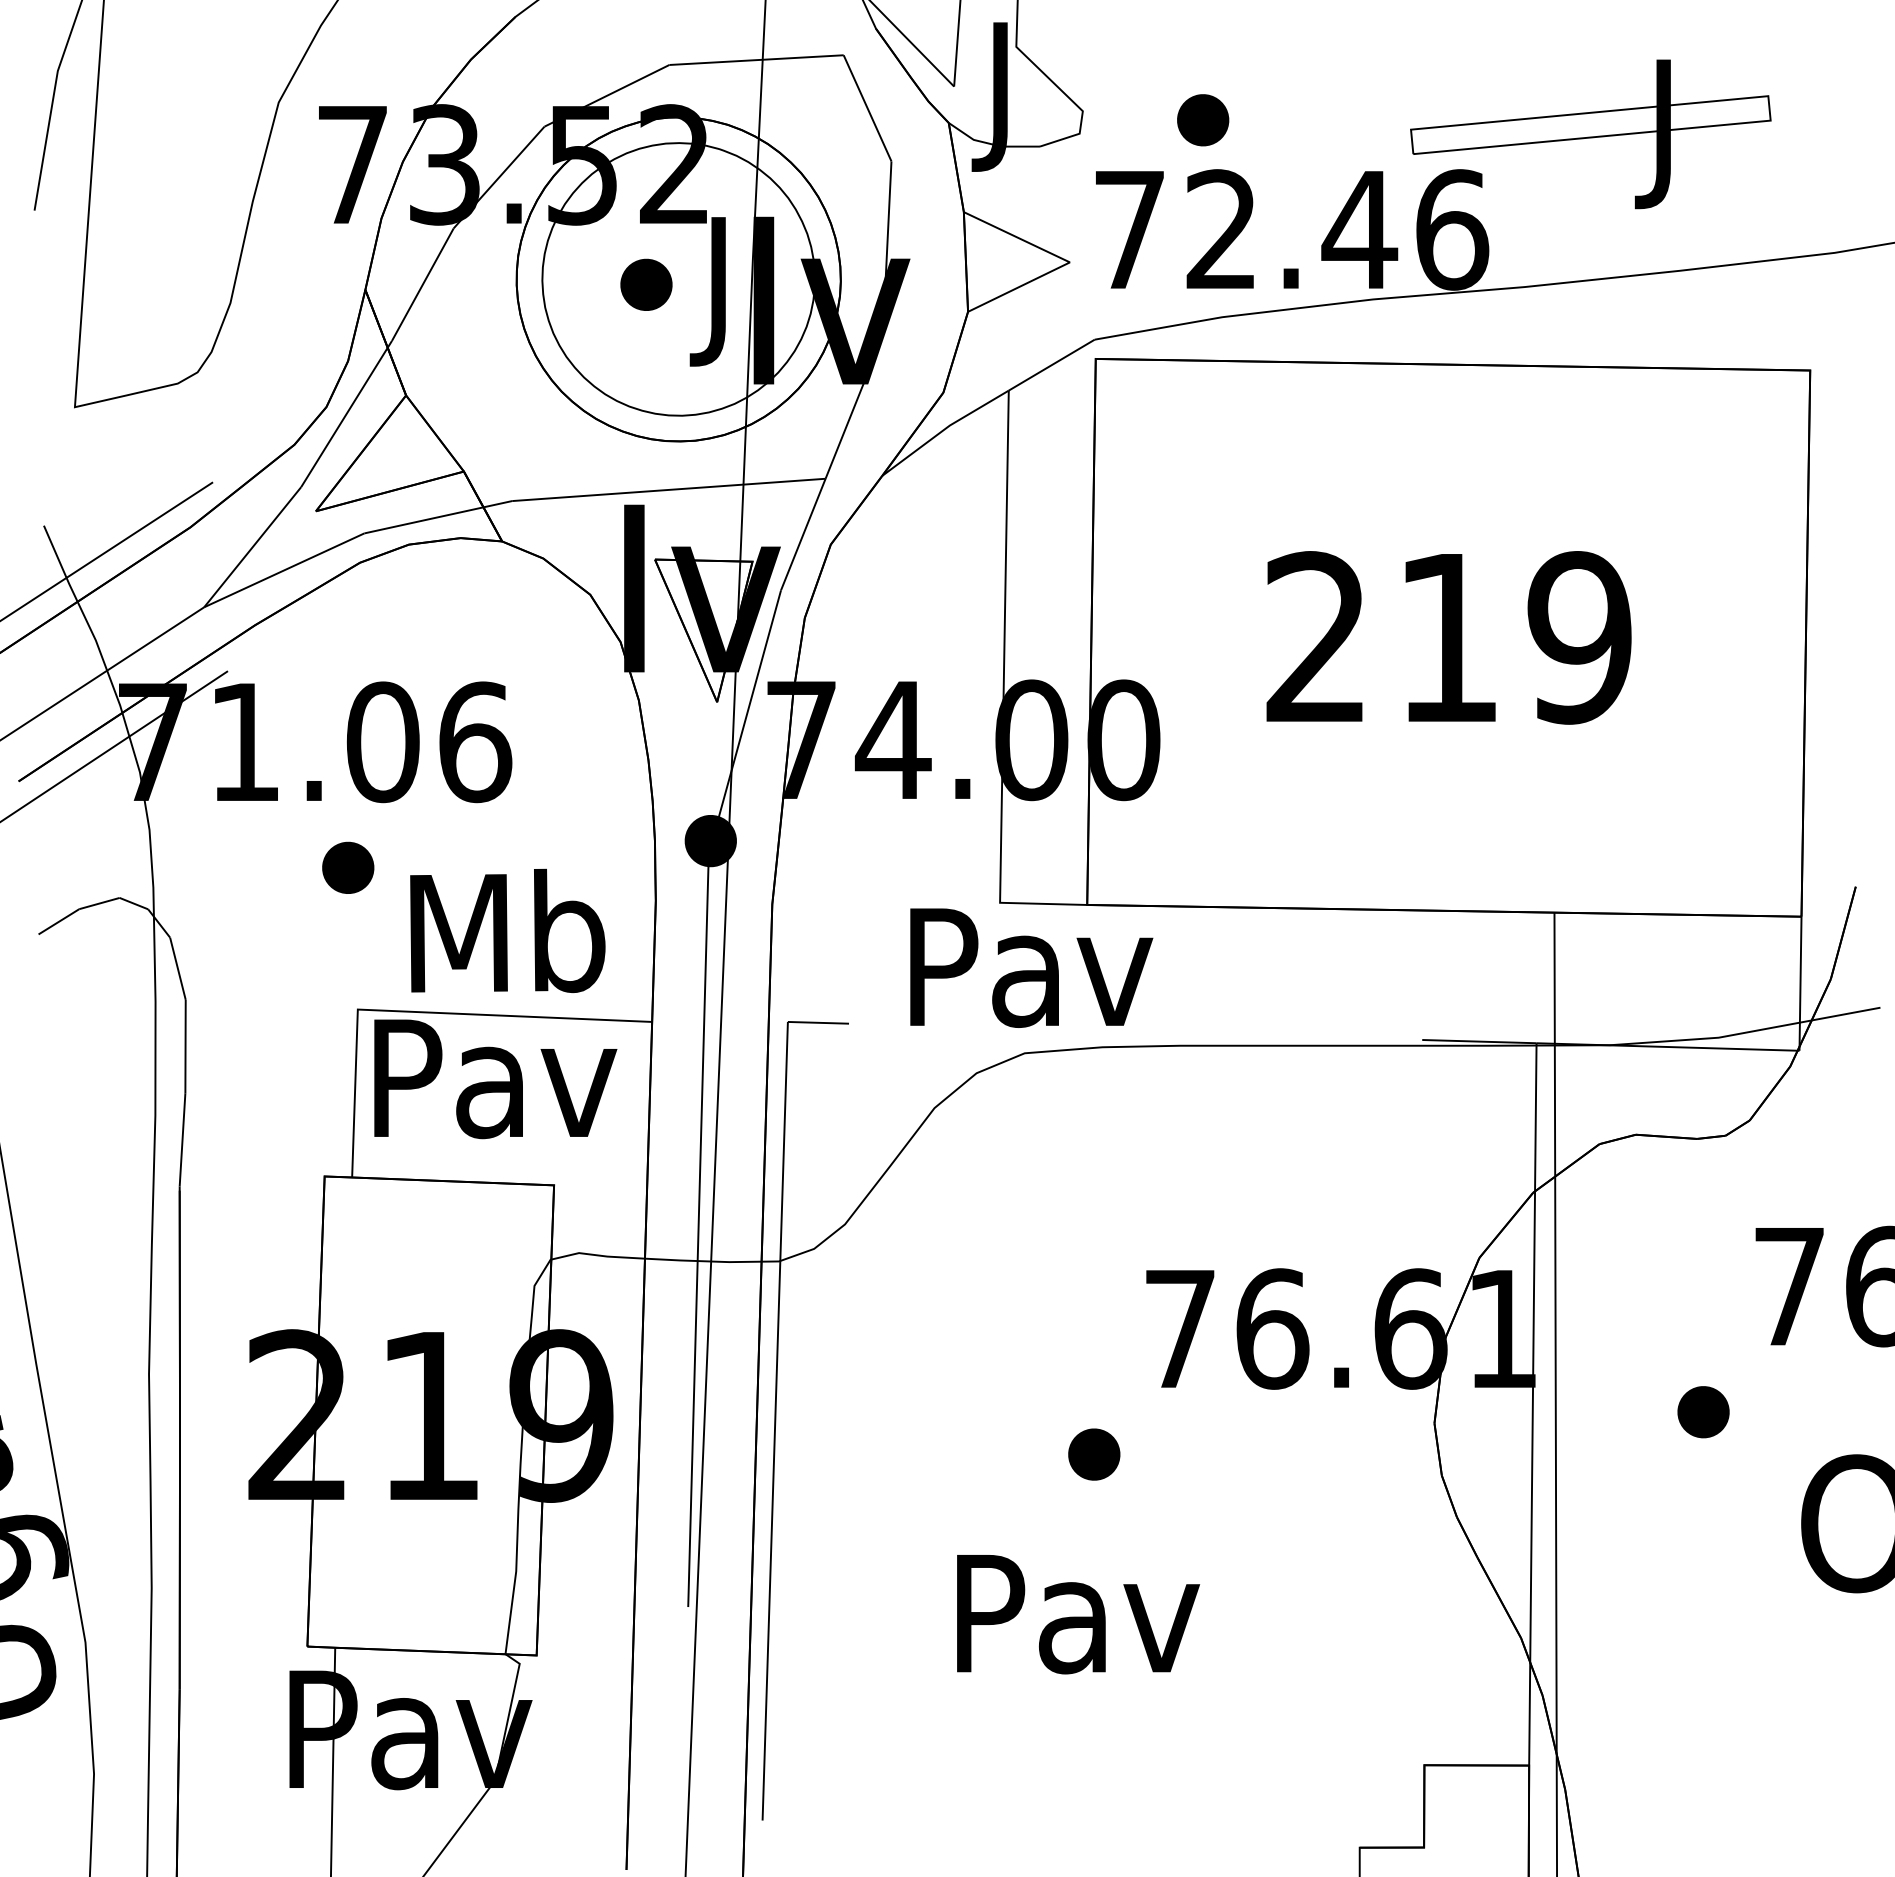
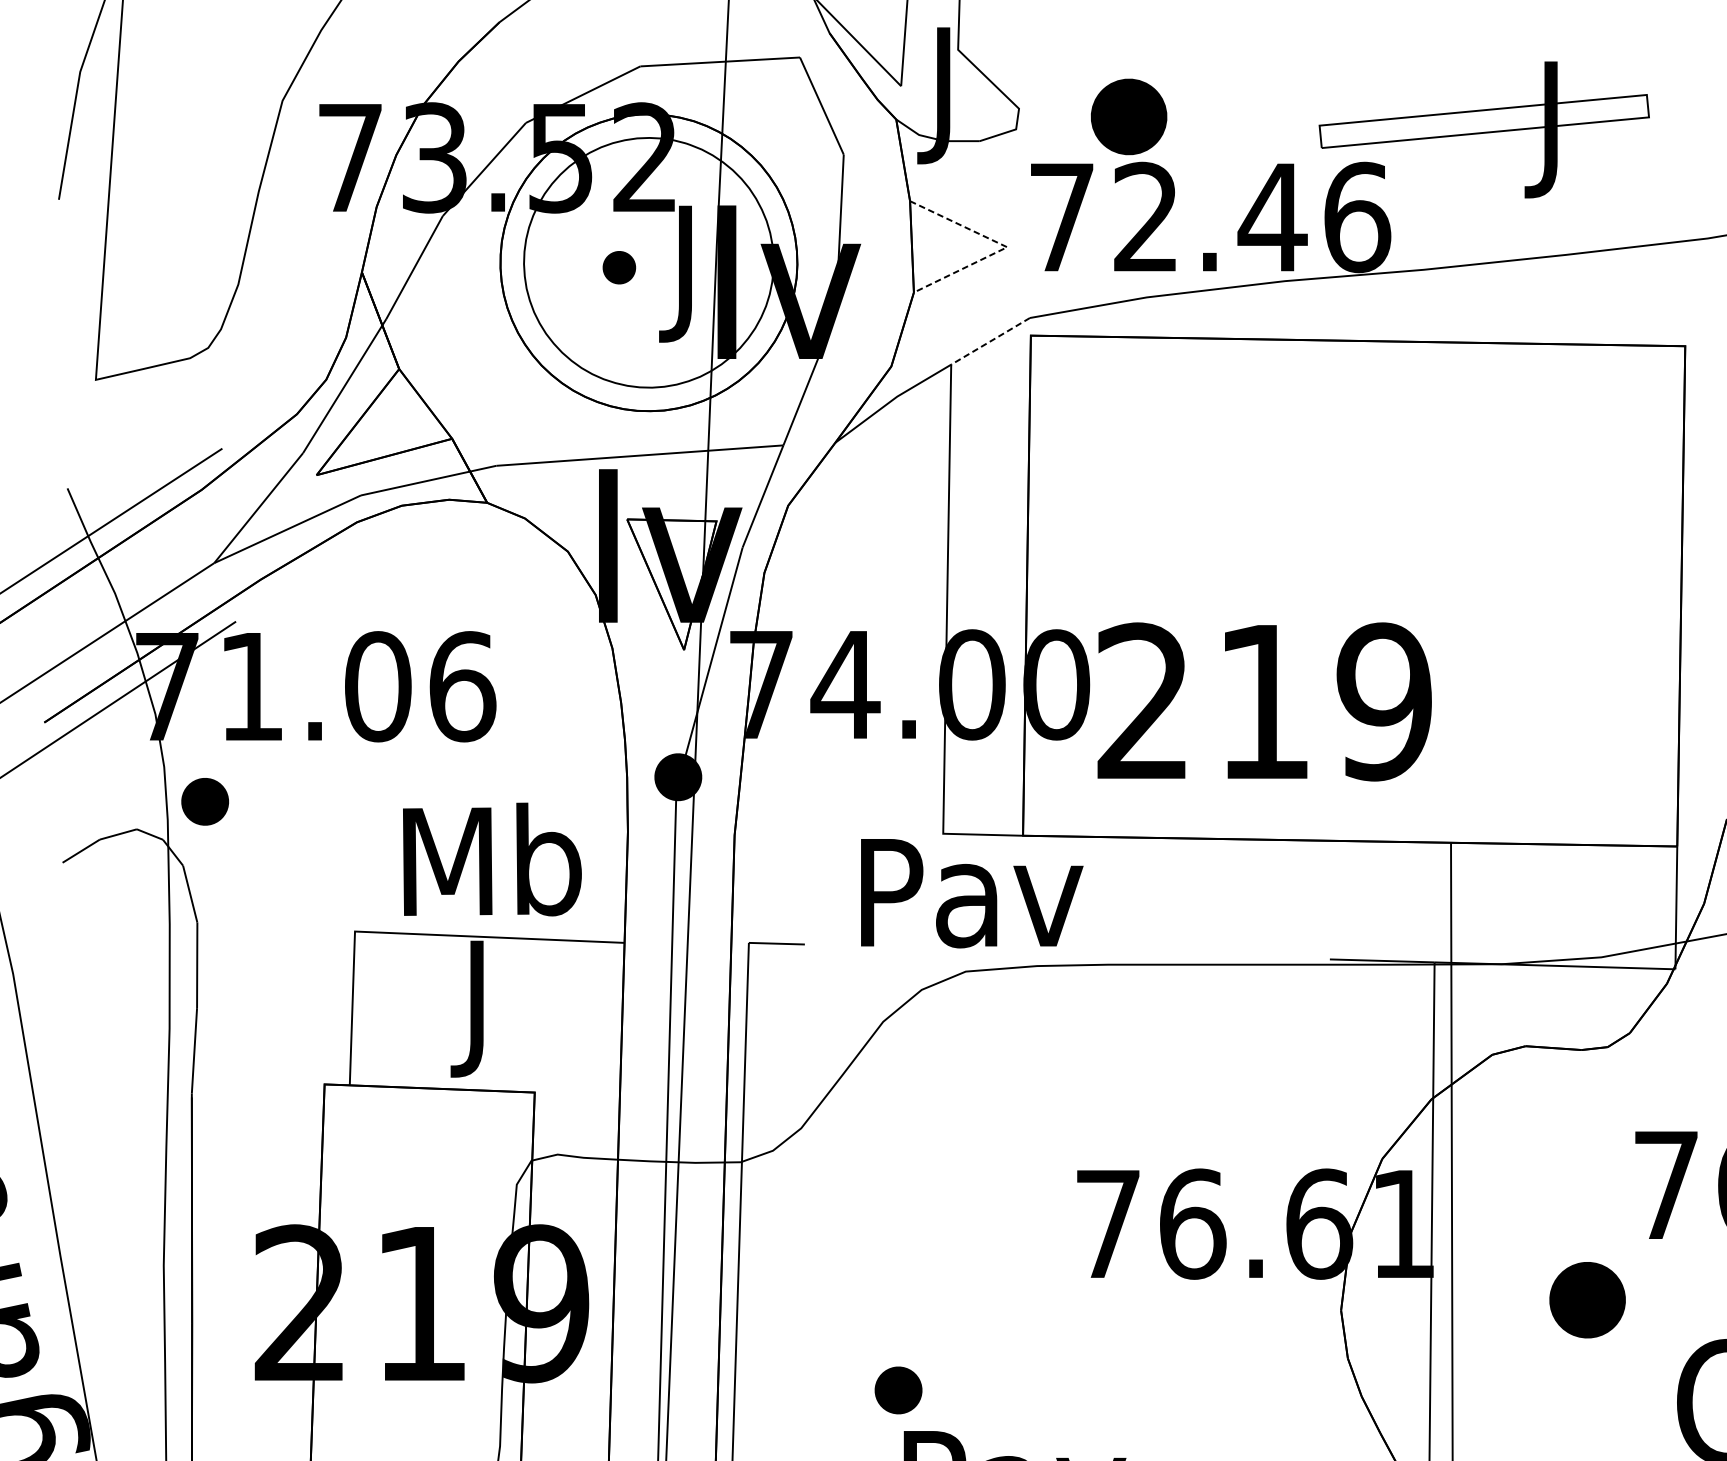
part: (1203, 120) -> (1129, 117), size x1.6
line: (1069, 261) -> (1006, 246), solid -> dashed
part: (646, 284) -> (619, 267), size x0.7
line: (1051, 365) -> (990, 341), solid -> dashed
text: (1448, 637) -> (1264, 701), moved
part: (348, 867) -> (205, 801), moved
text: (495, 1094) -> (481, 1009), Pav -> J
part: (1703, 1412) -> (1587, 1300), size x1.6
part: (1094, 1454) -> (898, 1390), moved

